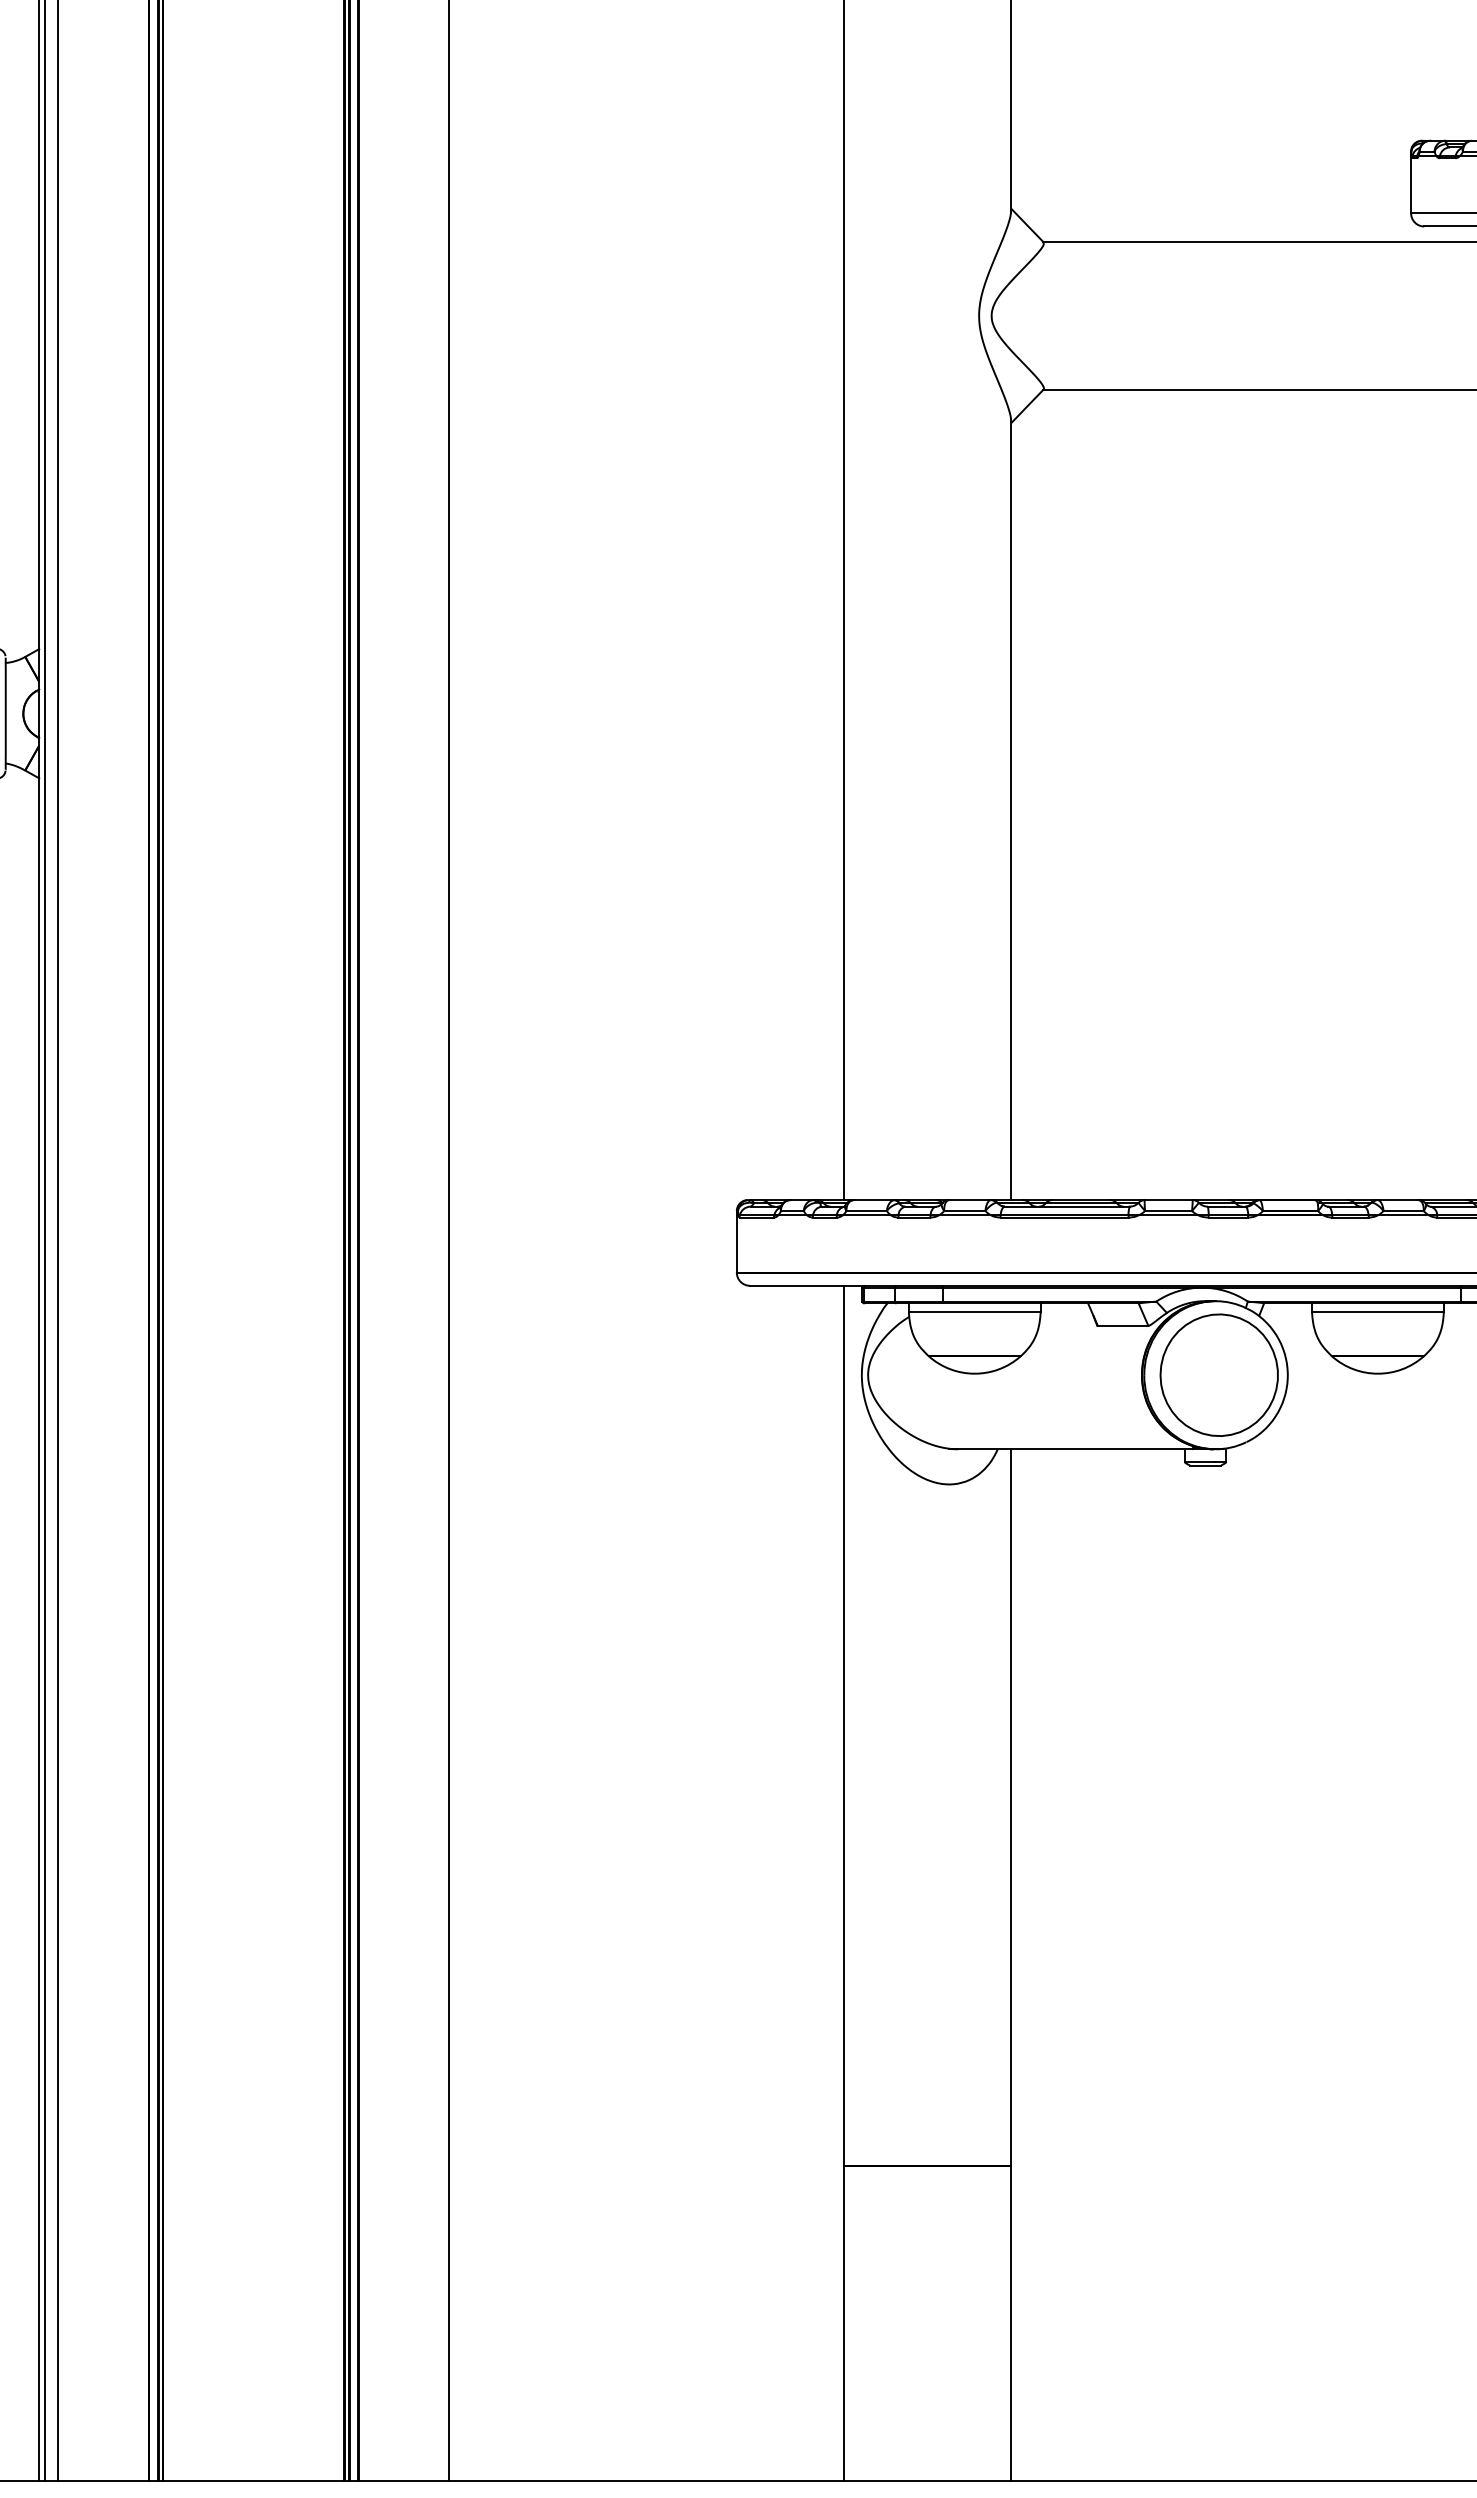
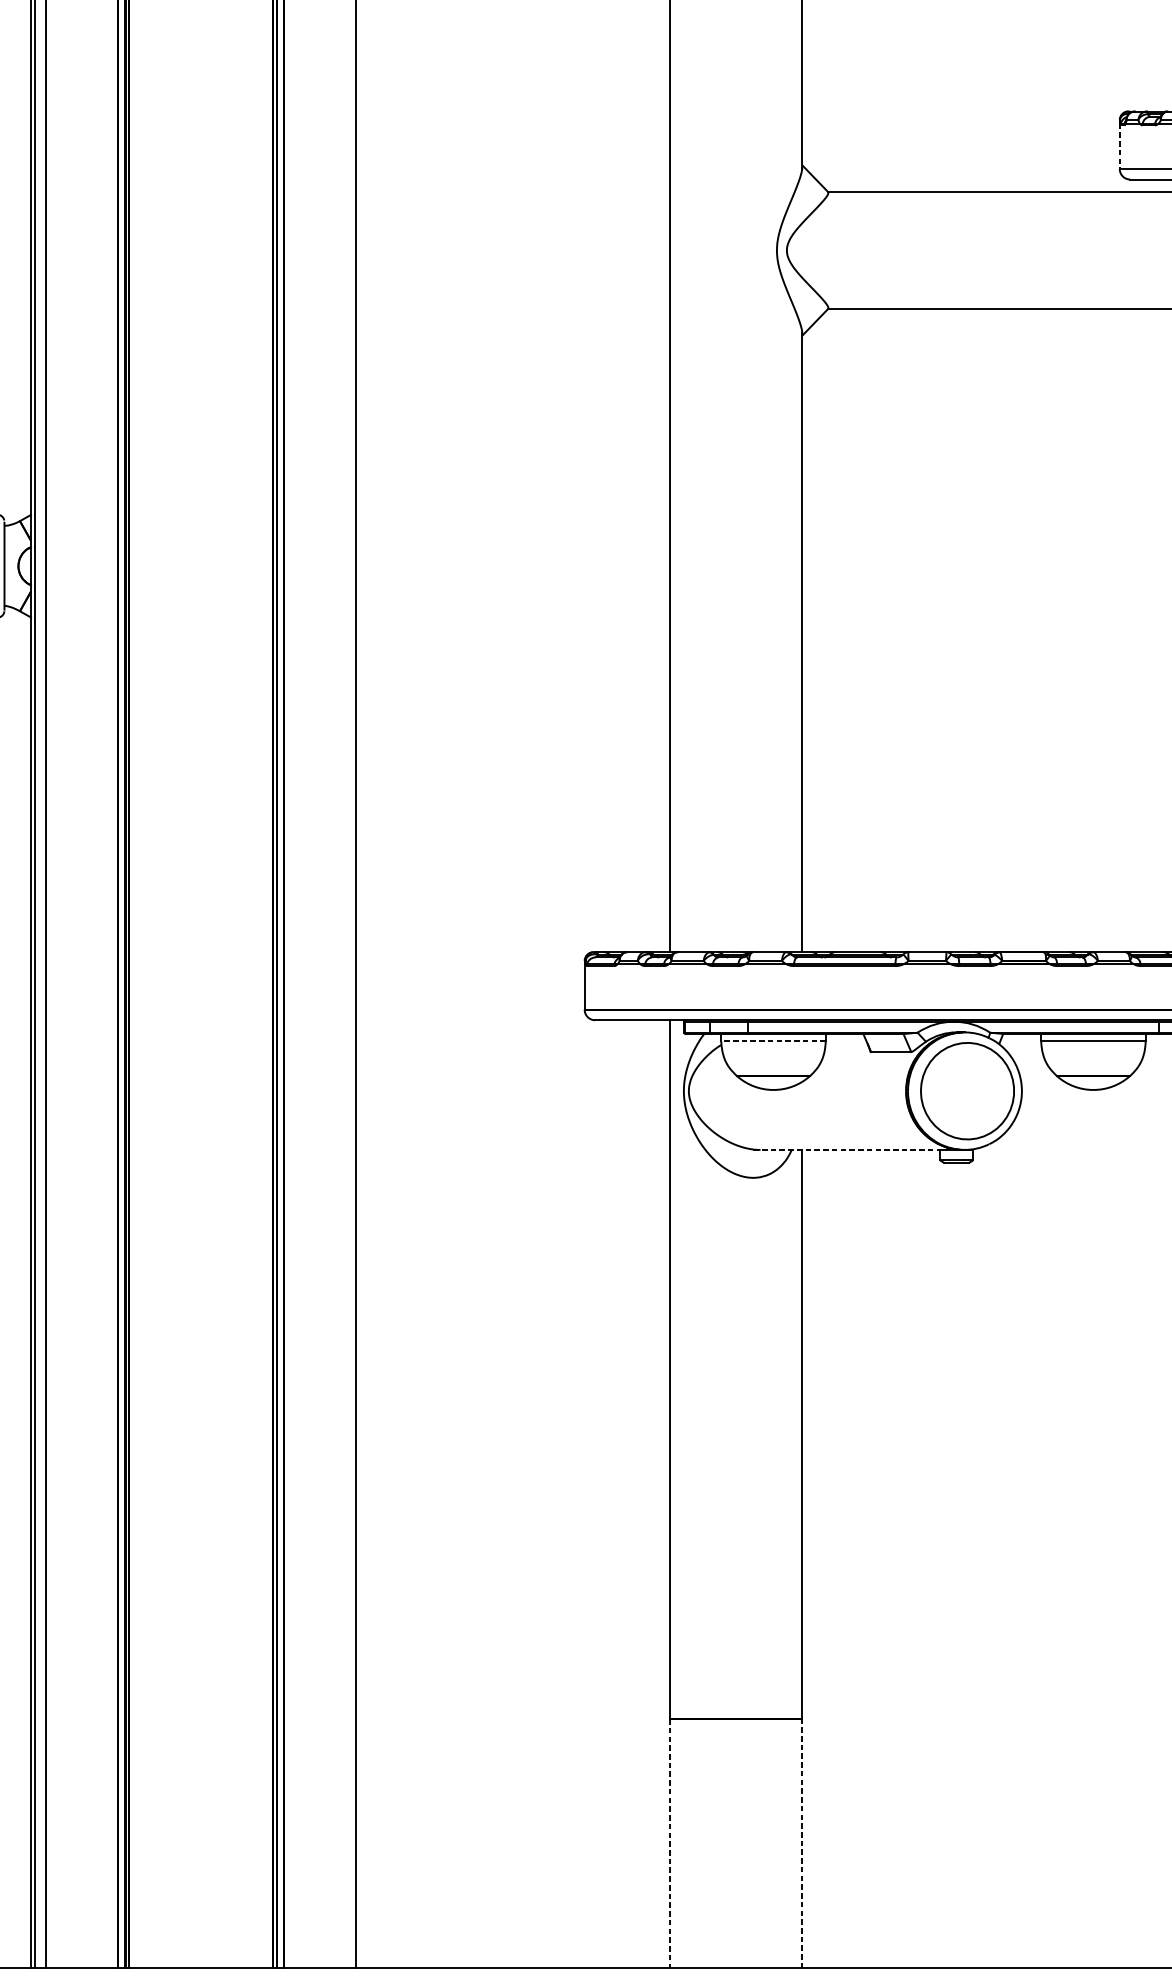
line: (1411, 184) -> (1120, 146), solid -> dashed
line: (974, 1312) -> (773, 1041), solid -> dashed
line: (1066, 1449) -> (846, 1150), solid -> dashed
line: (1011, 2323) -> (802, 1843), solid -> dashed
line: (844, 2324) -> (670, 1844), solid -> dashed

